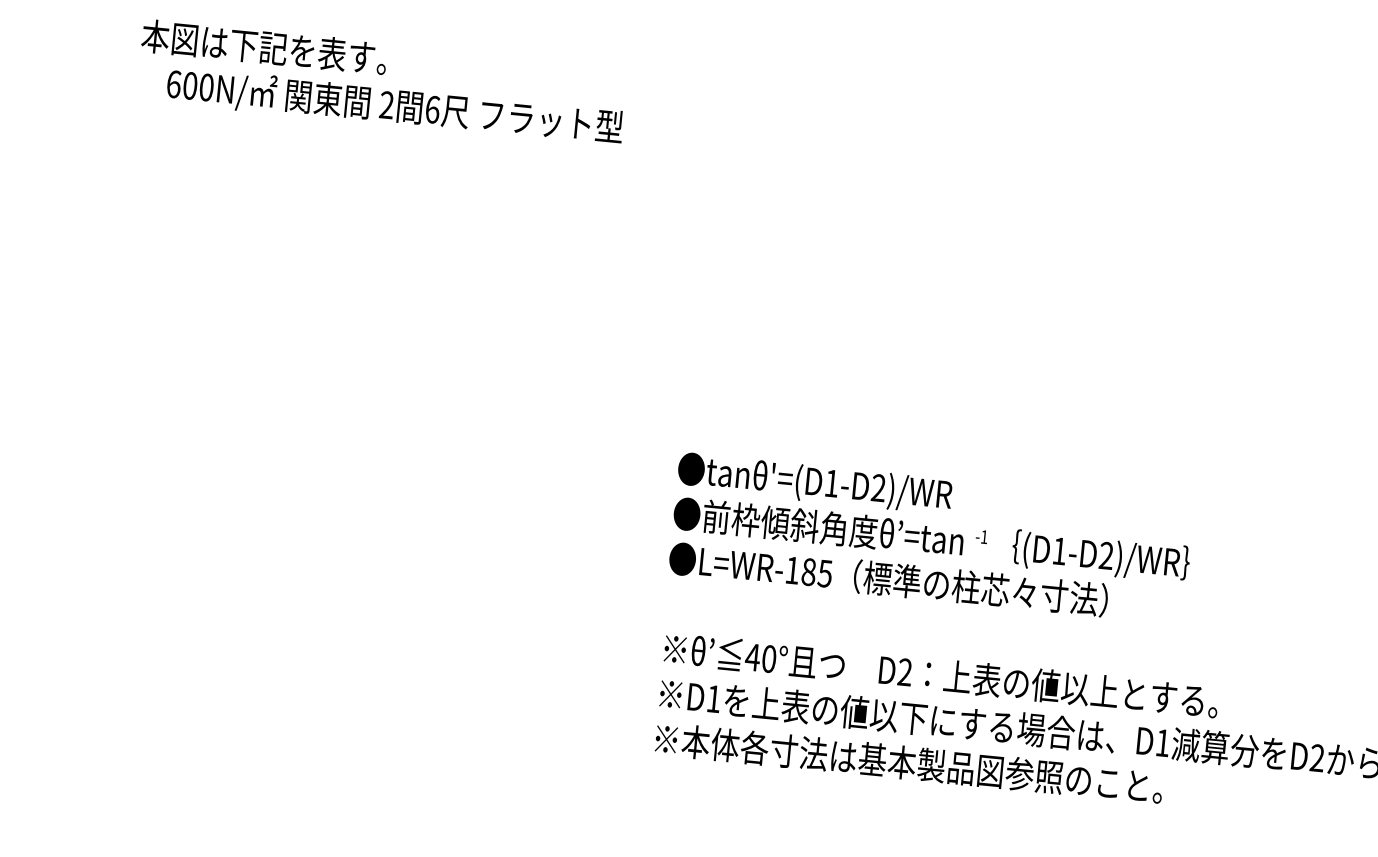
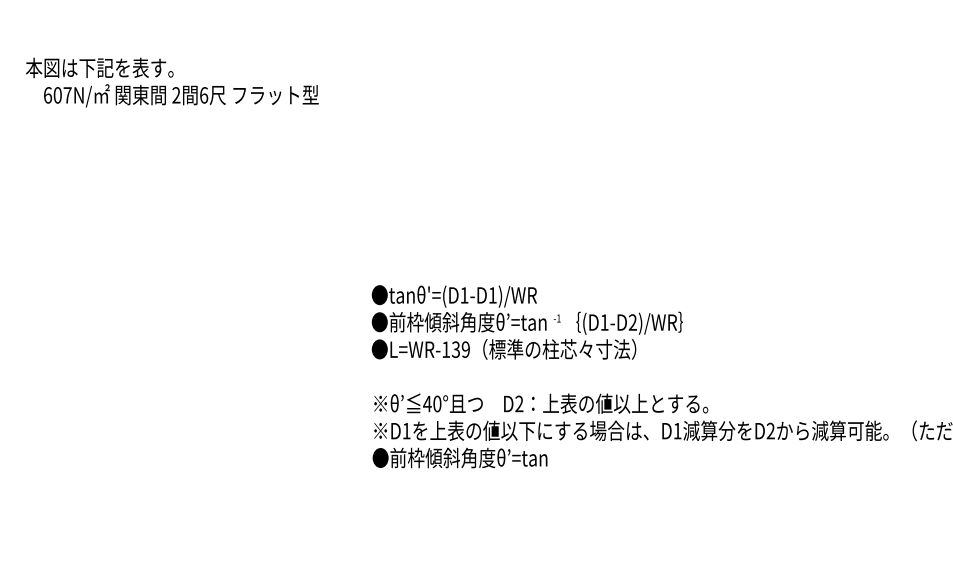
text: (206, 87) -> (67, 95), 600N/ -> 607N/
text: (878, 488) -> (492, 295), '=(D1-D2)/WR -> '=(D1-D1)/WR
text: (816, 572) -> (460, 349), L=WR-185 -> L=WR-139
text: (908, 762) -> (526, 457), ※本体各寸法は基本製品図参照のこと。 -> ●前枠傾斜角度θ’=tan

